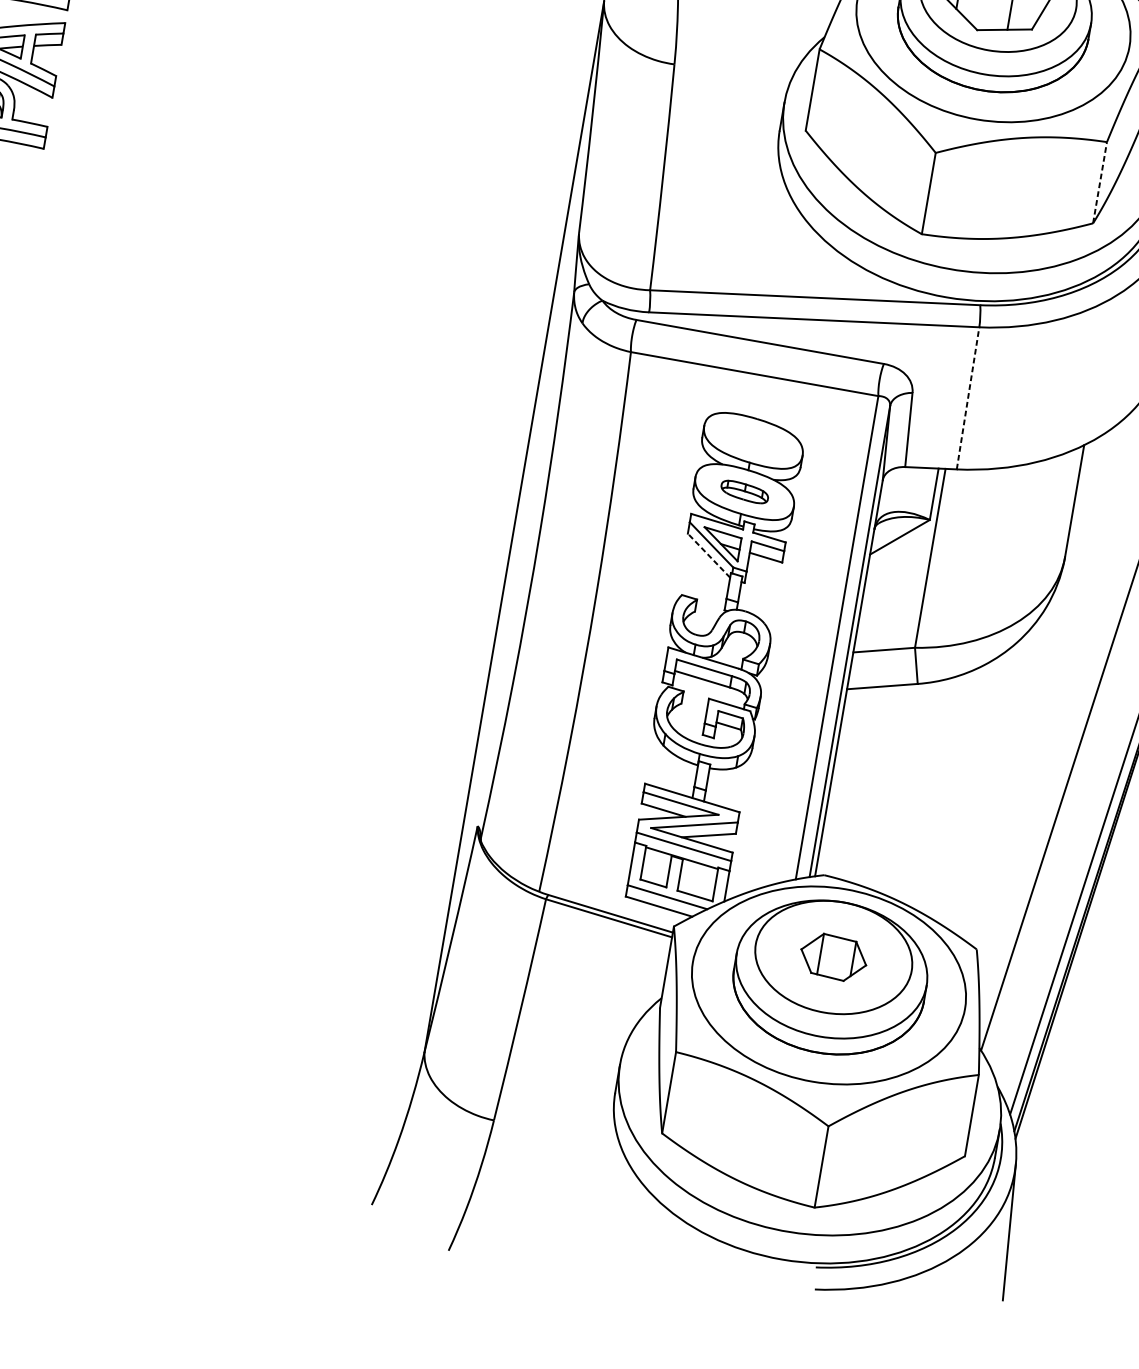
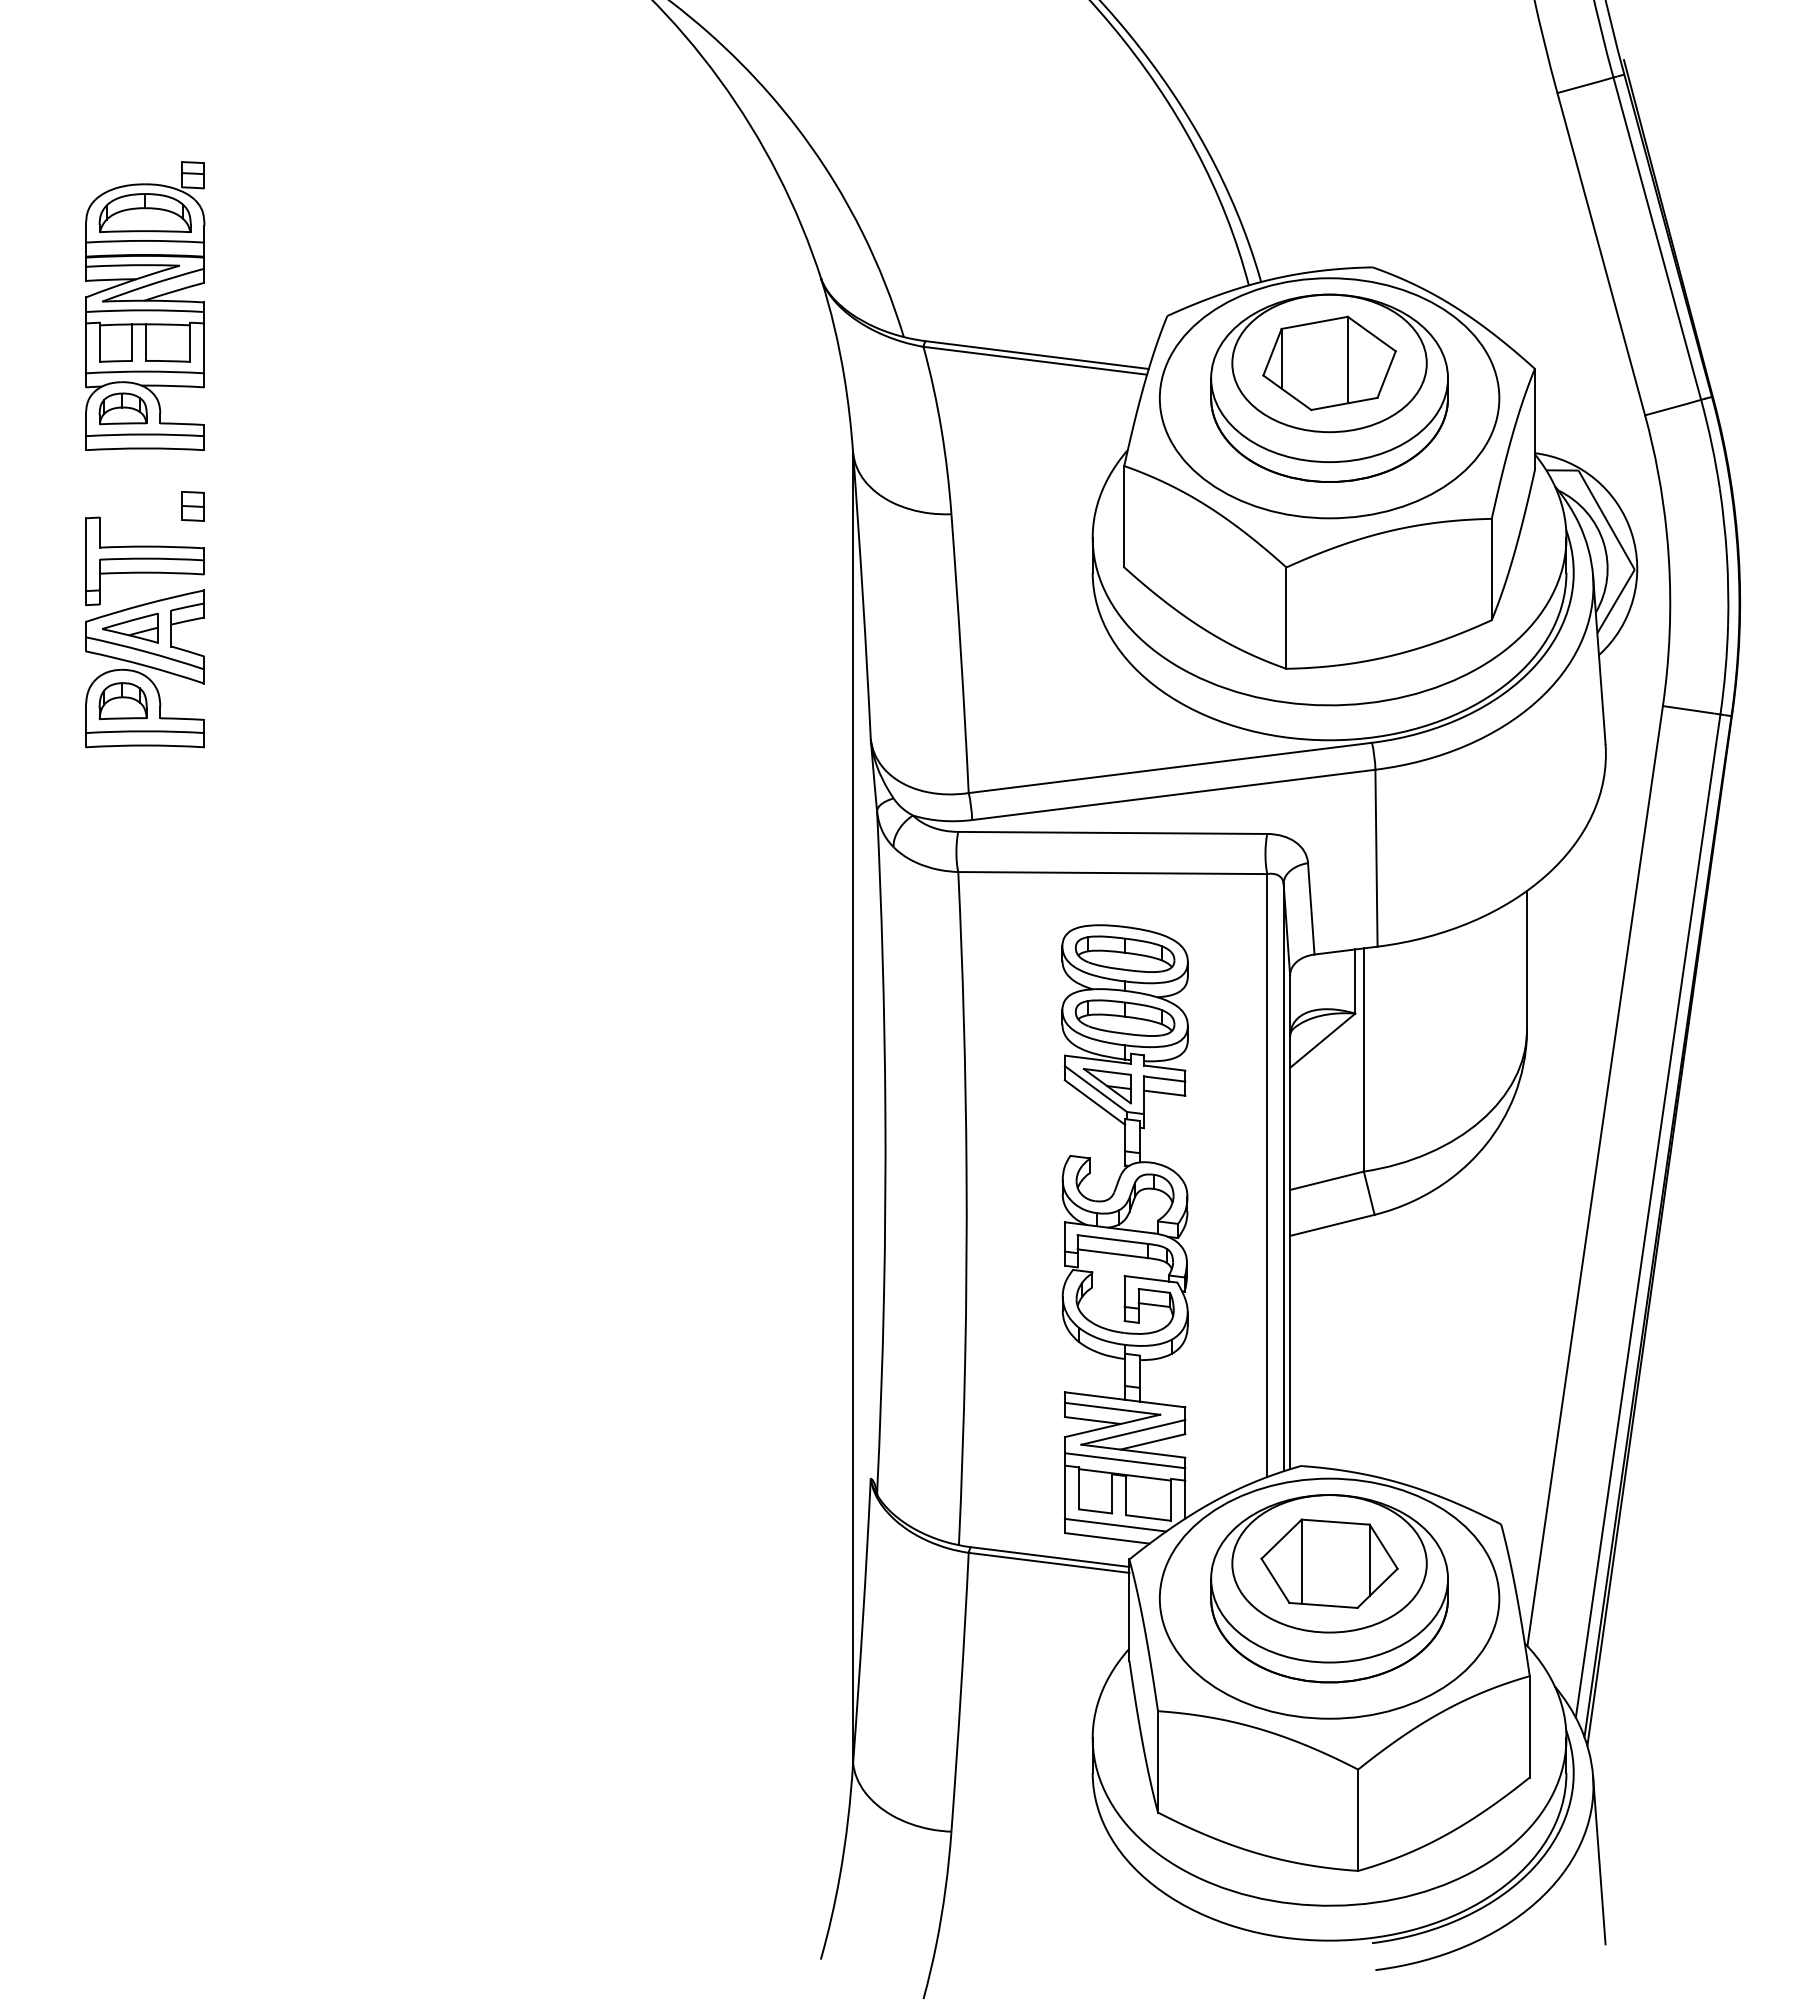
line: (1099, 182) -> (1491, 569), dashed -> solid
line: (968, 397) -> (1376, 857), dashed -> solid
part: (753, 440) -> (1125, 953), added
part: (745, 491) -> (1125, 1017), size x1.67
line: (709, 555) -> (1095, 1102), dashed -> solid
part: (833, 957) -> (1329, 1563), size x1.67

